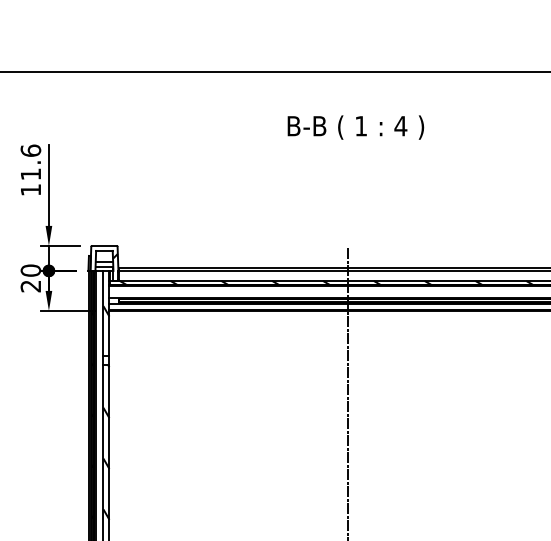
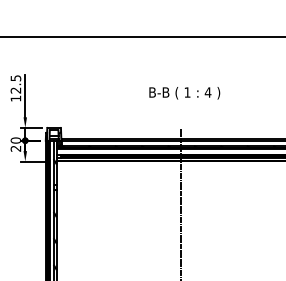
text: (355, 128) -> (184, 93), moved
text: (30, 162) -> (15, 84), 11.6 -> 12.5

